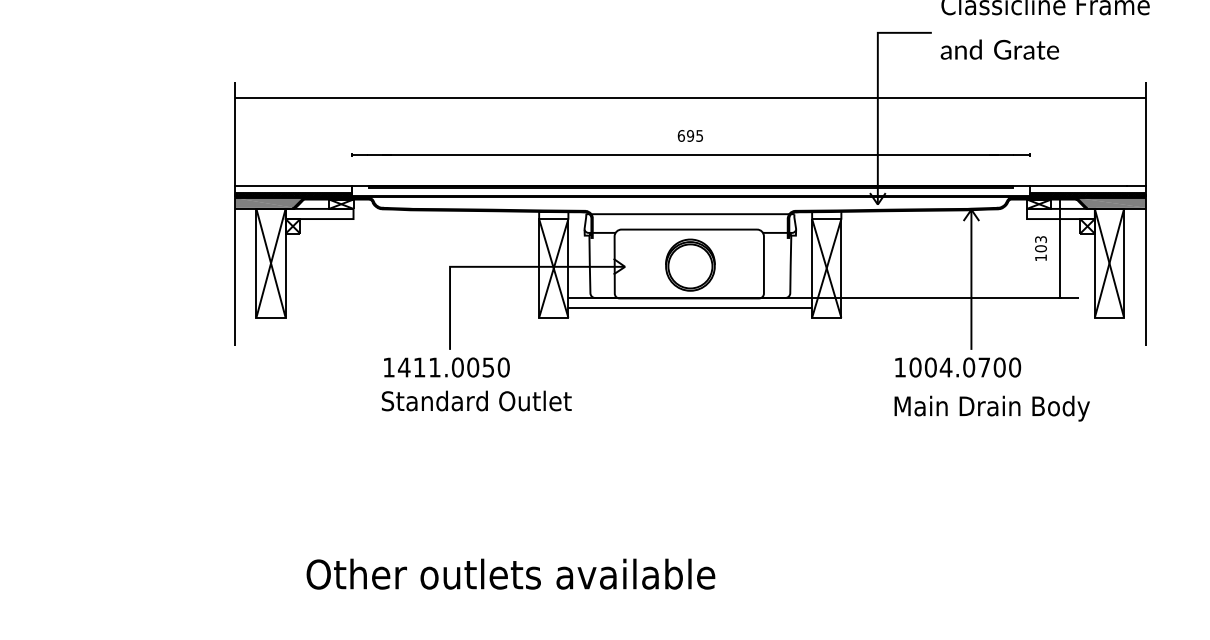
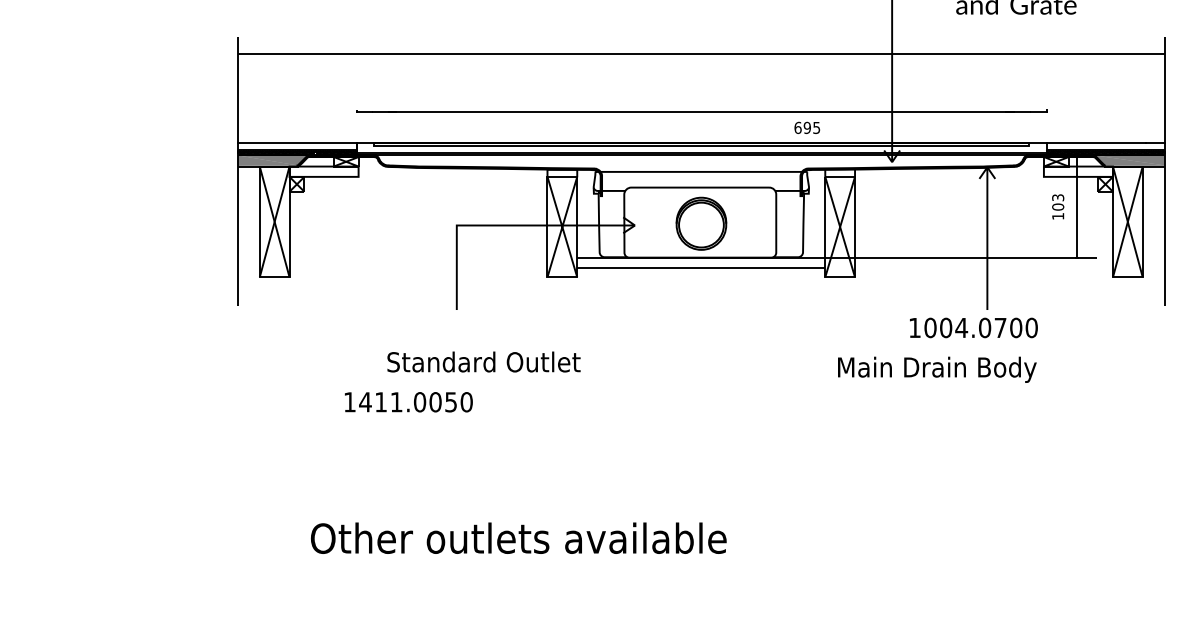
text: (689, 135) -> (806, 127), moved
text: (446, 367) -> (408, 402), moved
text: (991, 408) -> (936, 369), moved

